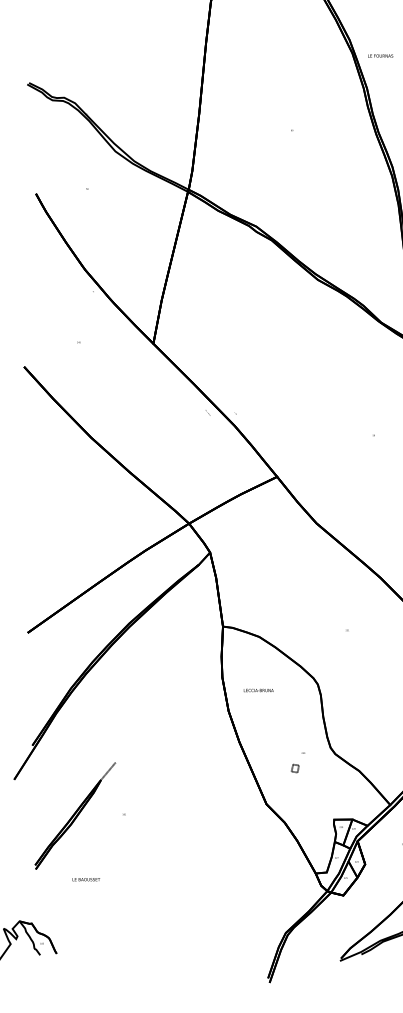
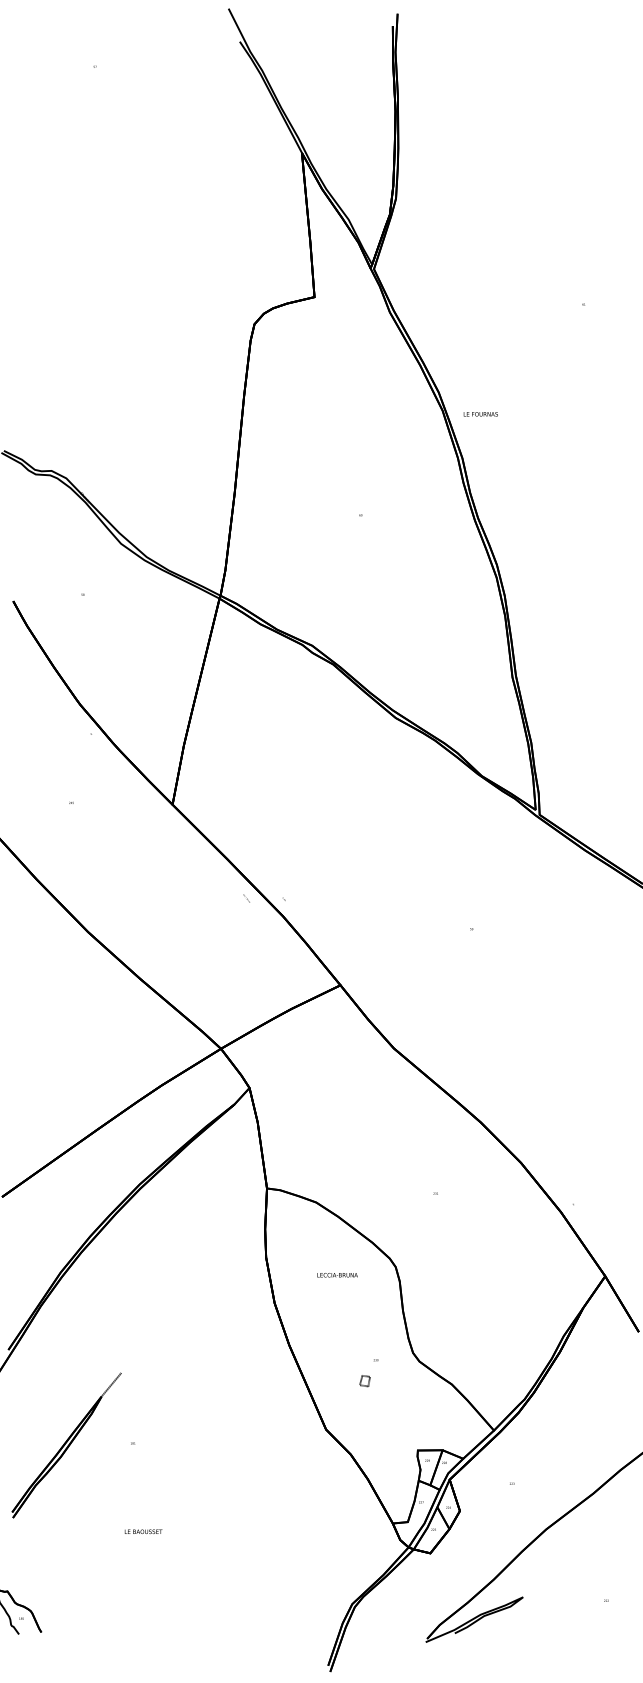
text: (258, 690) -> (337, 1275), moved
text: (86, 879) -> (143, 1531), moved

